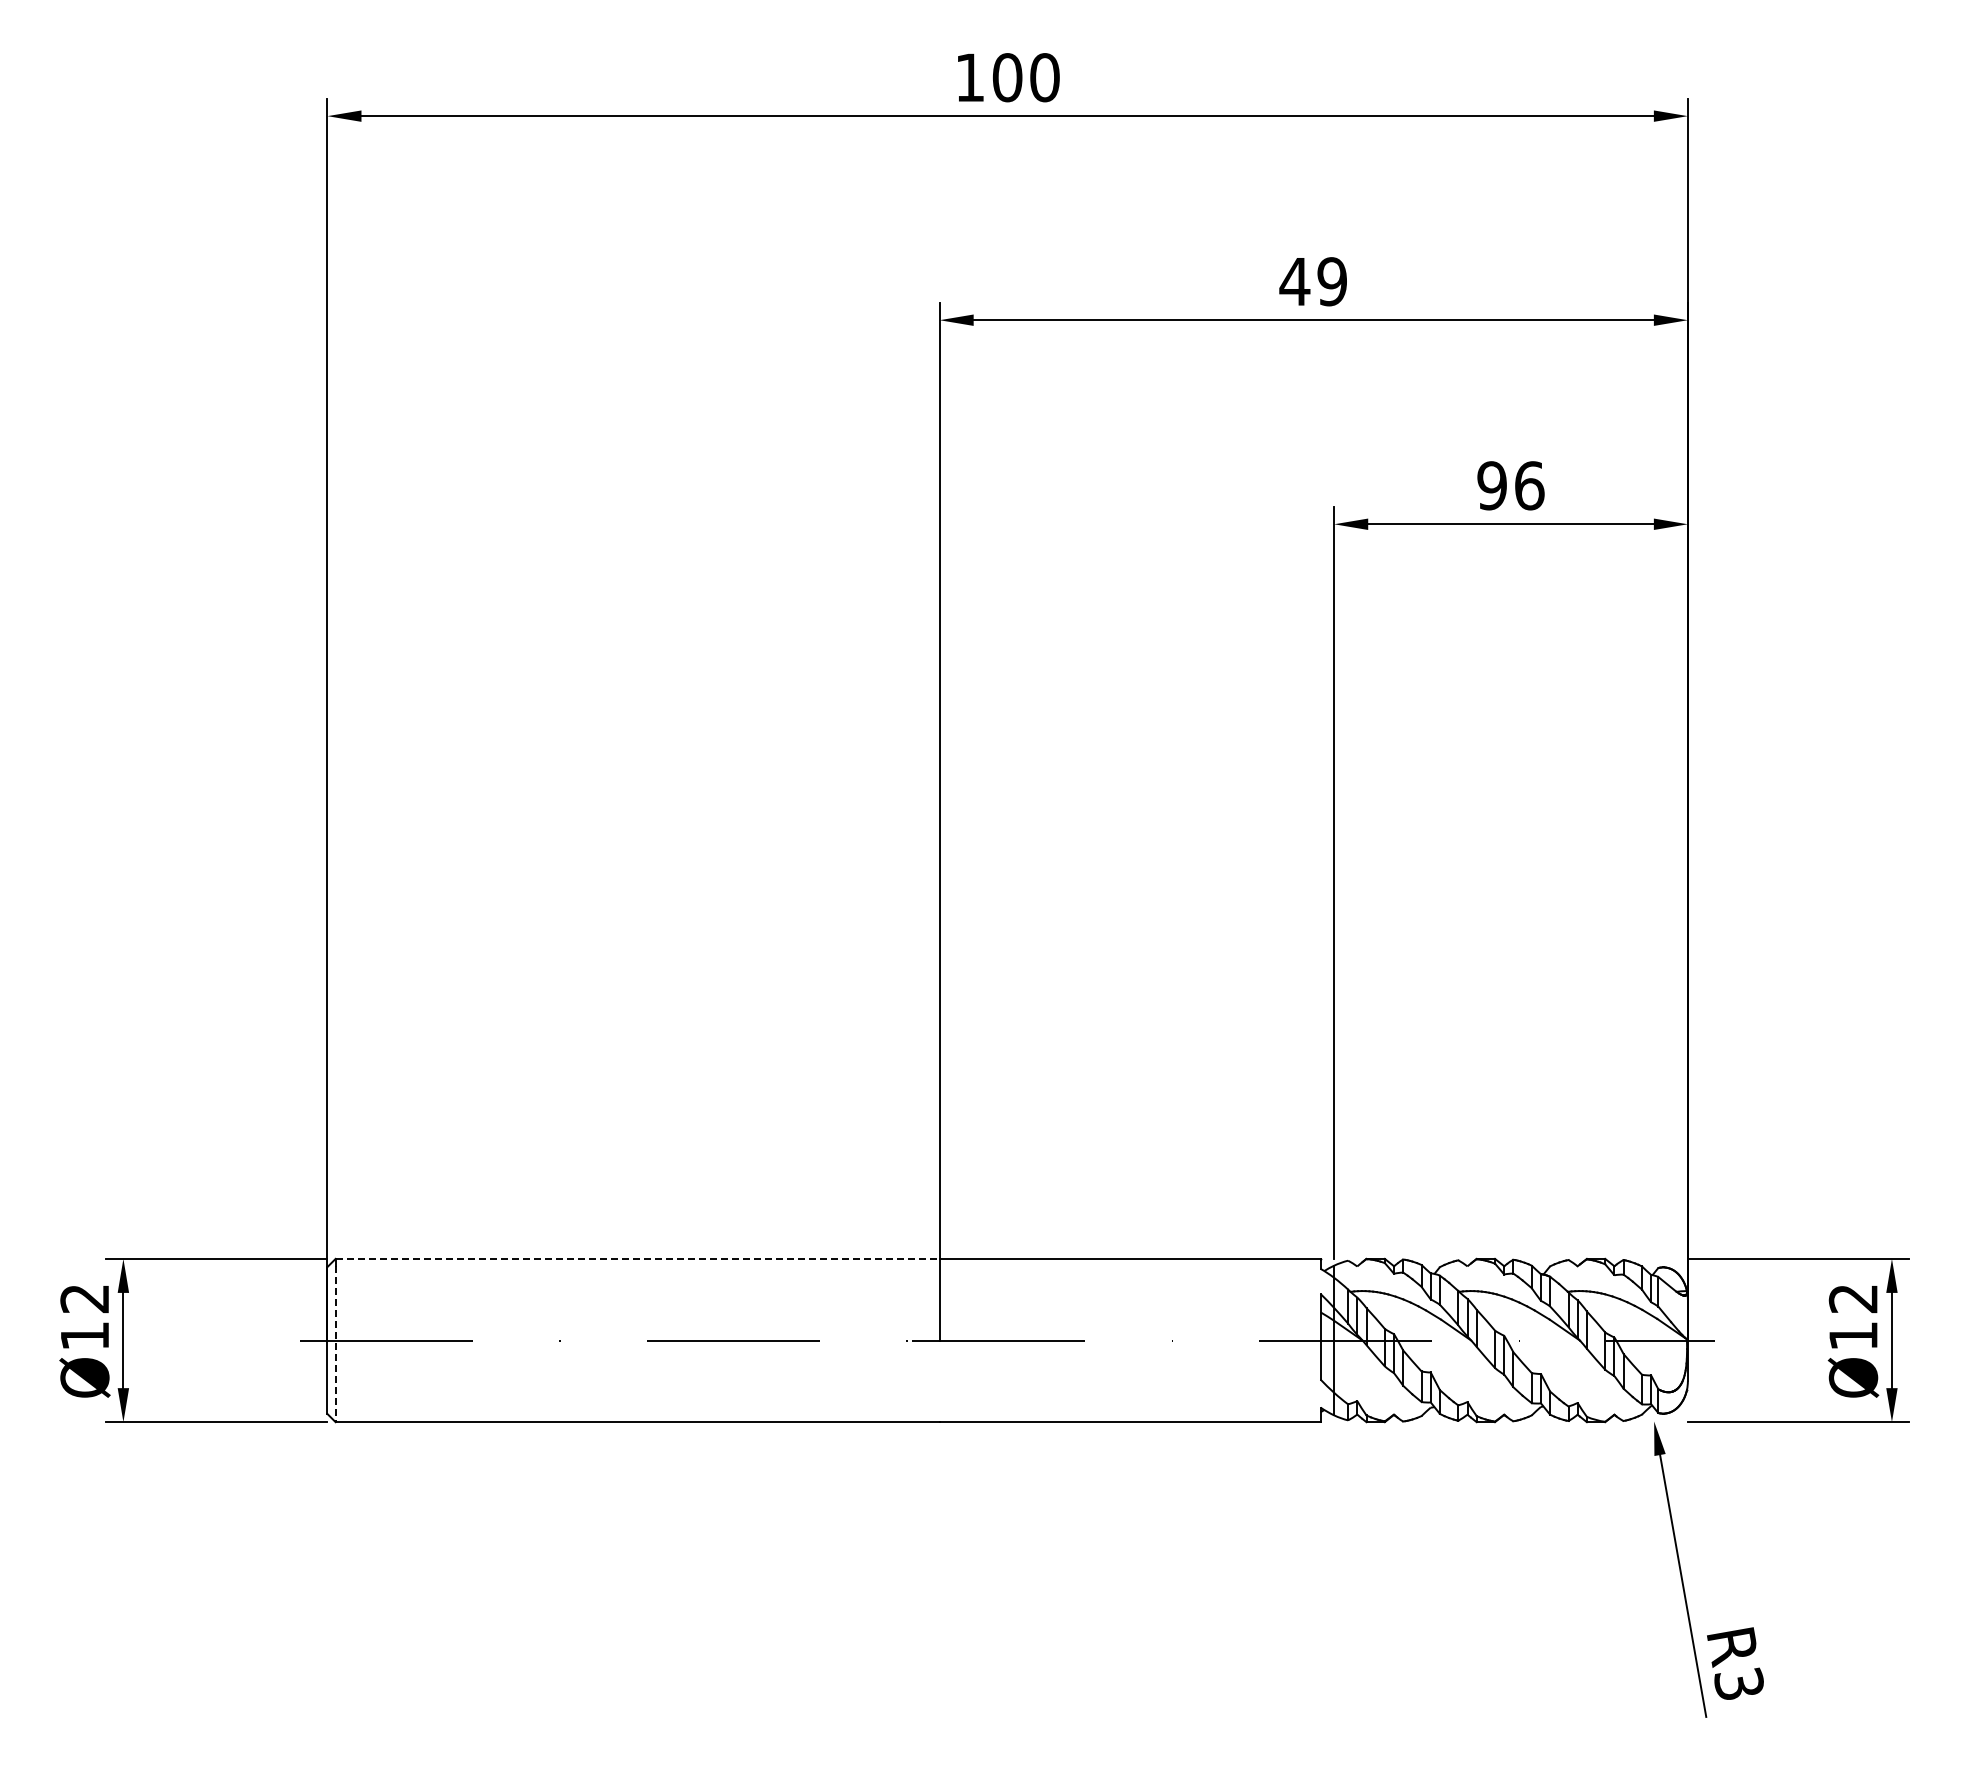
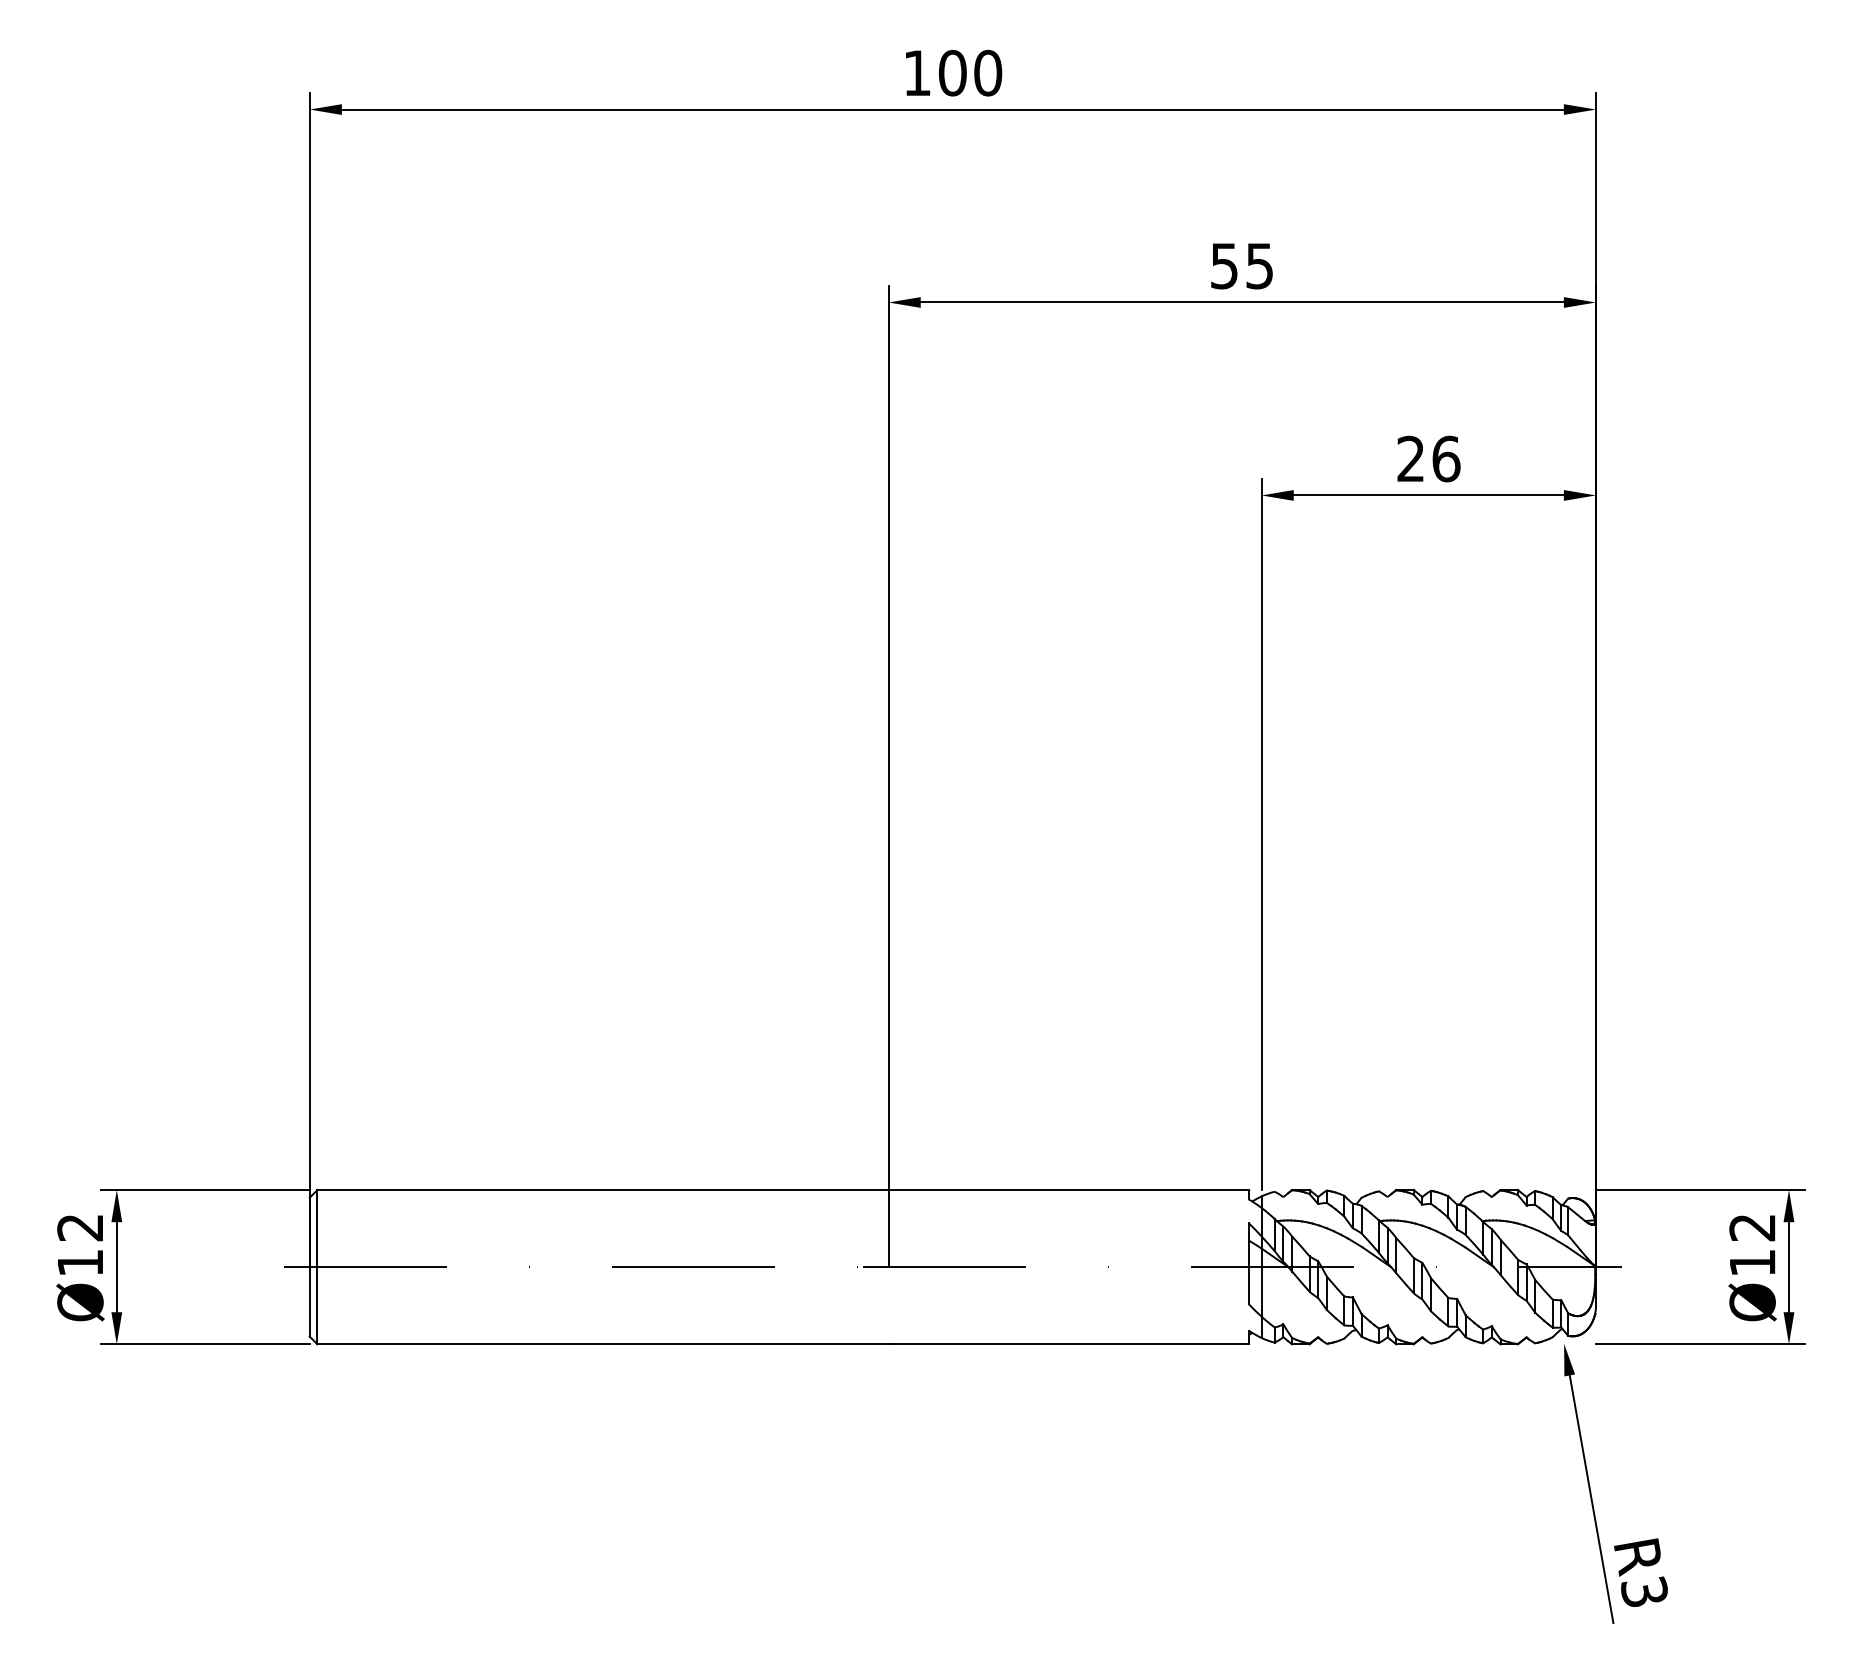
text: (1312, 281) -> (1241, 265), 49 -> 55
text: (1491, 485) -> (1410, 458), 96 -> 26
line: (638, 1258) -> (603, 1189), dashed -> solid
line: (335, 1344) -> (317, 1270), dashed -> solid

